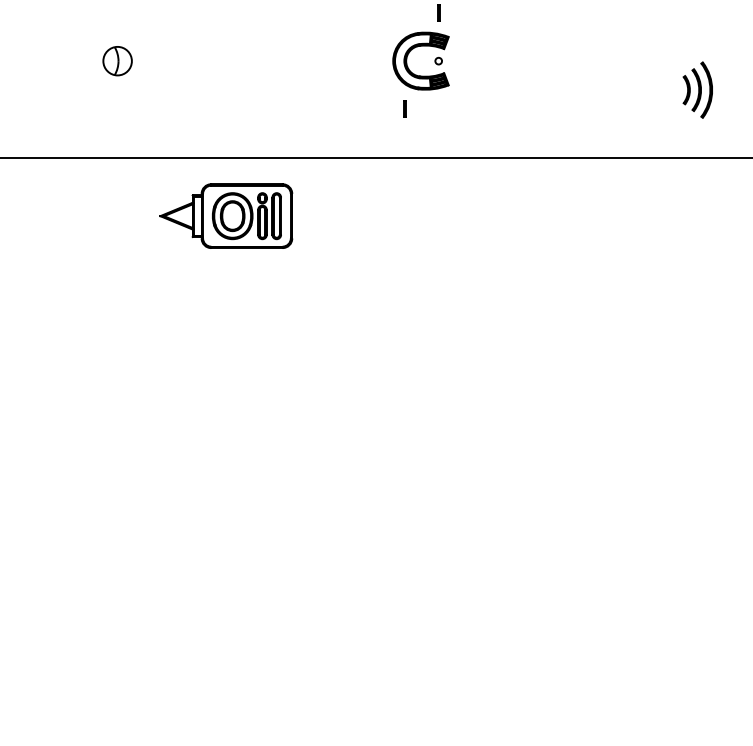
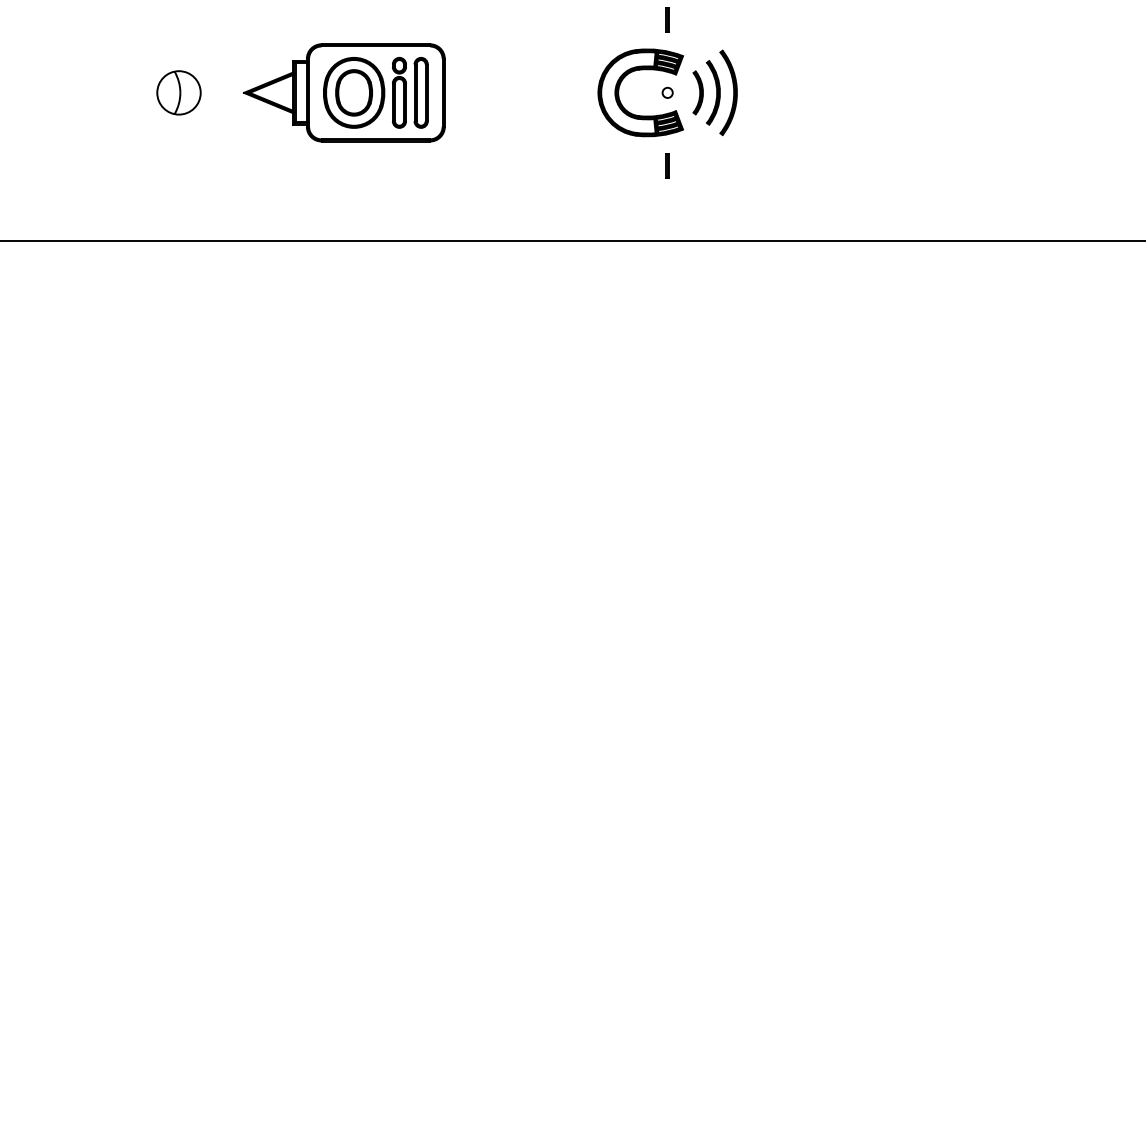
part: (697, 89) -> (714, 91), moved
line: (404, 108) -> (667, 164), moved
part: (226, 215) -> (344, 91), moved

